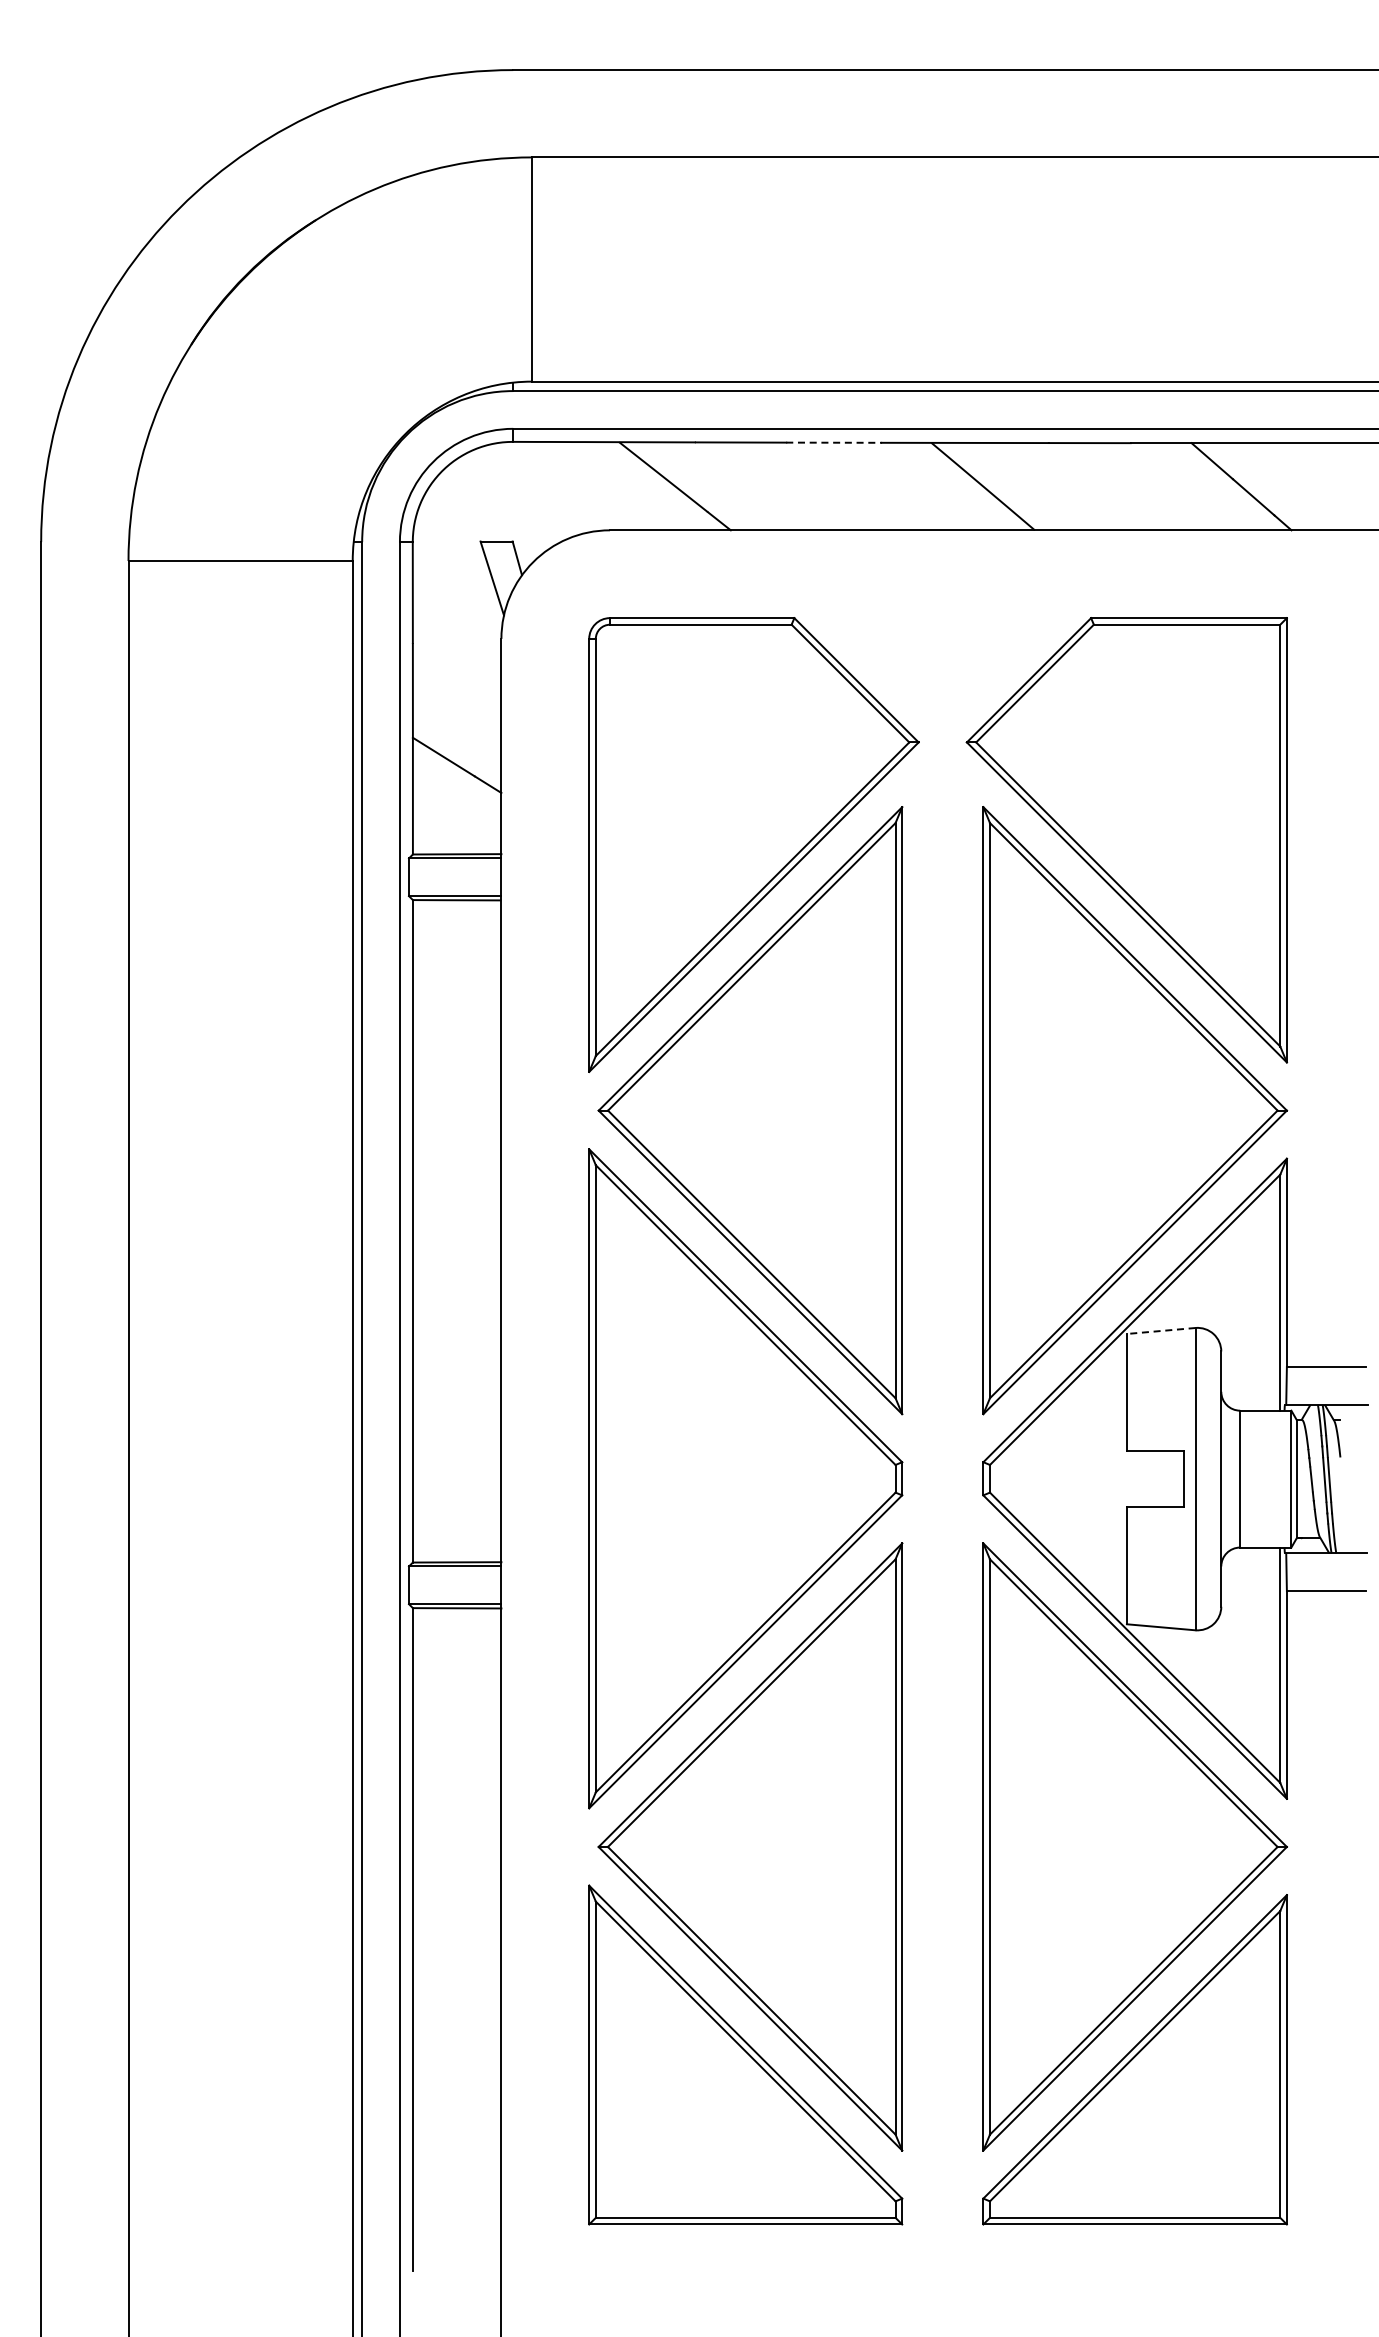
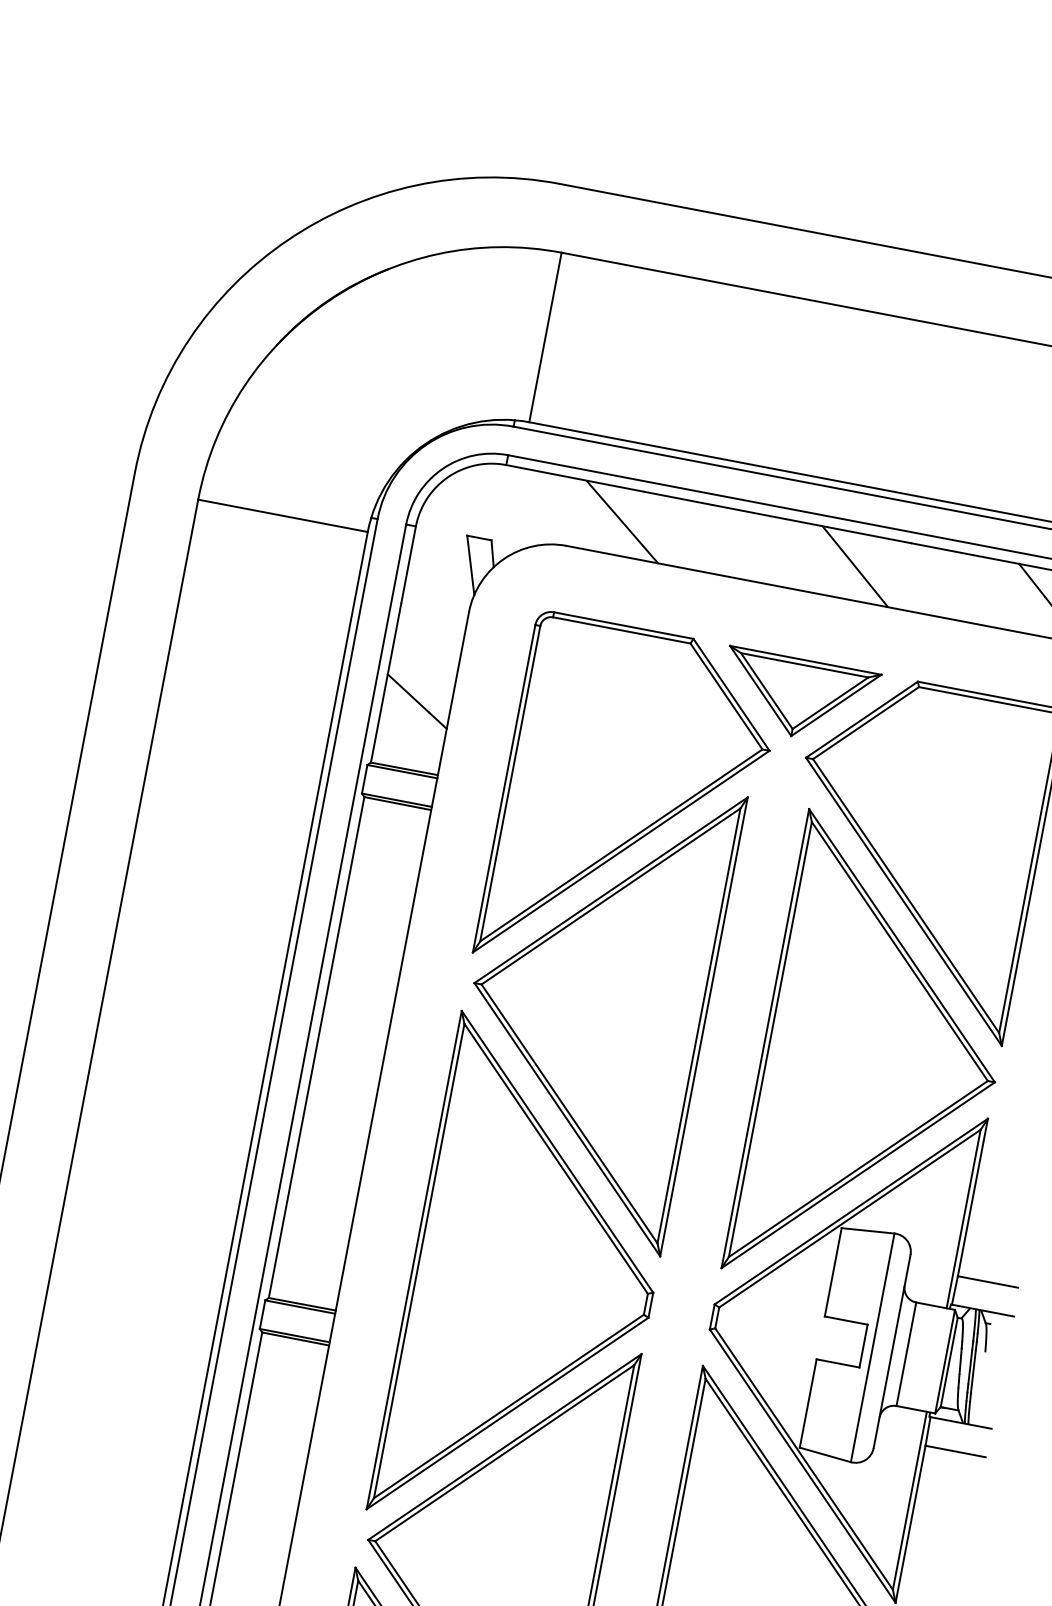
line: (834, 442) -> (749, 511), dashed -> solid
part: (942, 668) -> (798, 698), added
line: (1160, 1331) -> (867, 1231), dashed -> solid

